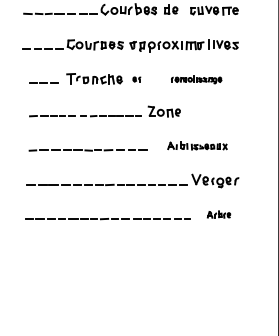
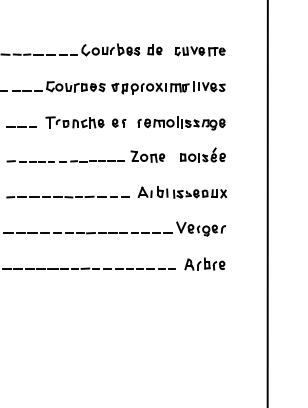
part: (137, 78) -> (119, 122), size x1.67
part: (196, 79) -> (181, 123), size x1.67
part: (216, 109) -> (202, 154), added
part: (197, 146) -> (182, 192), size x1.43
part: (218, 214) -> (204, 263), size x1.67

